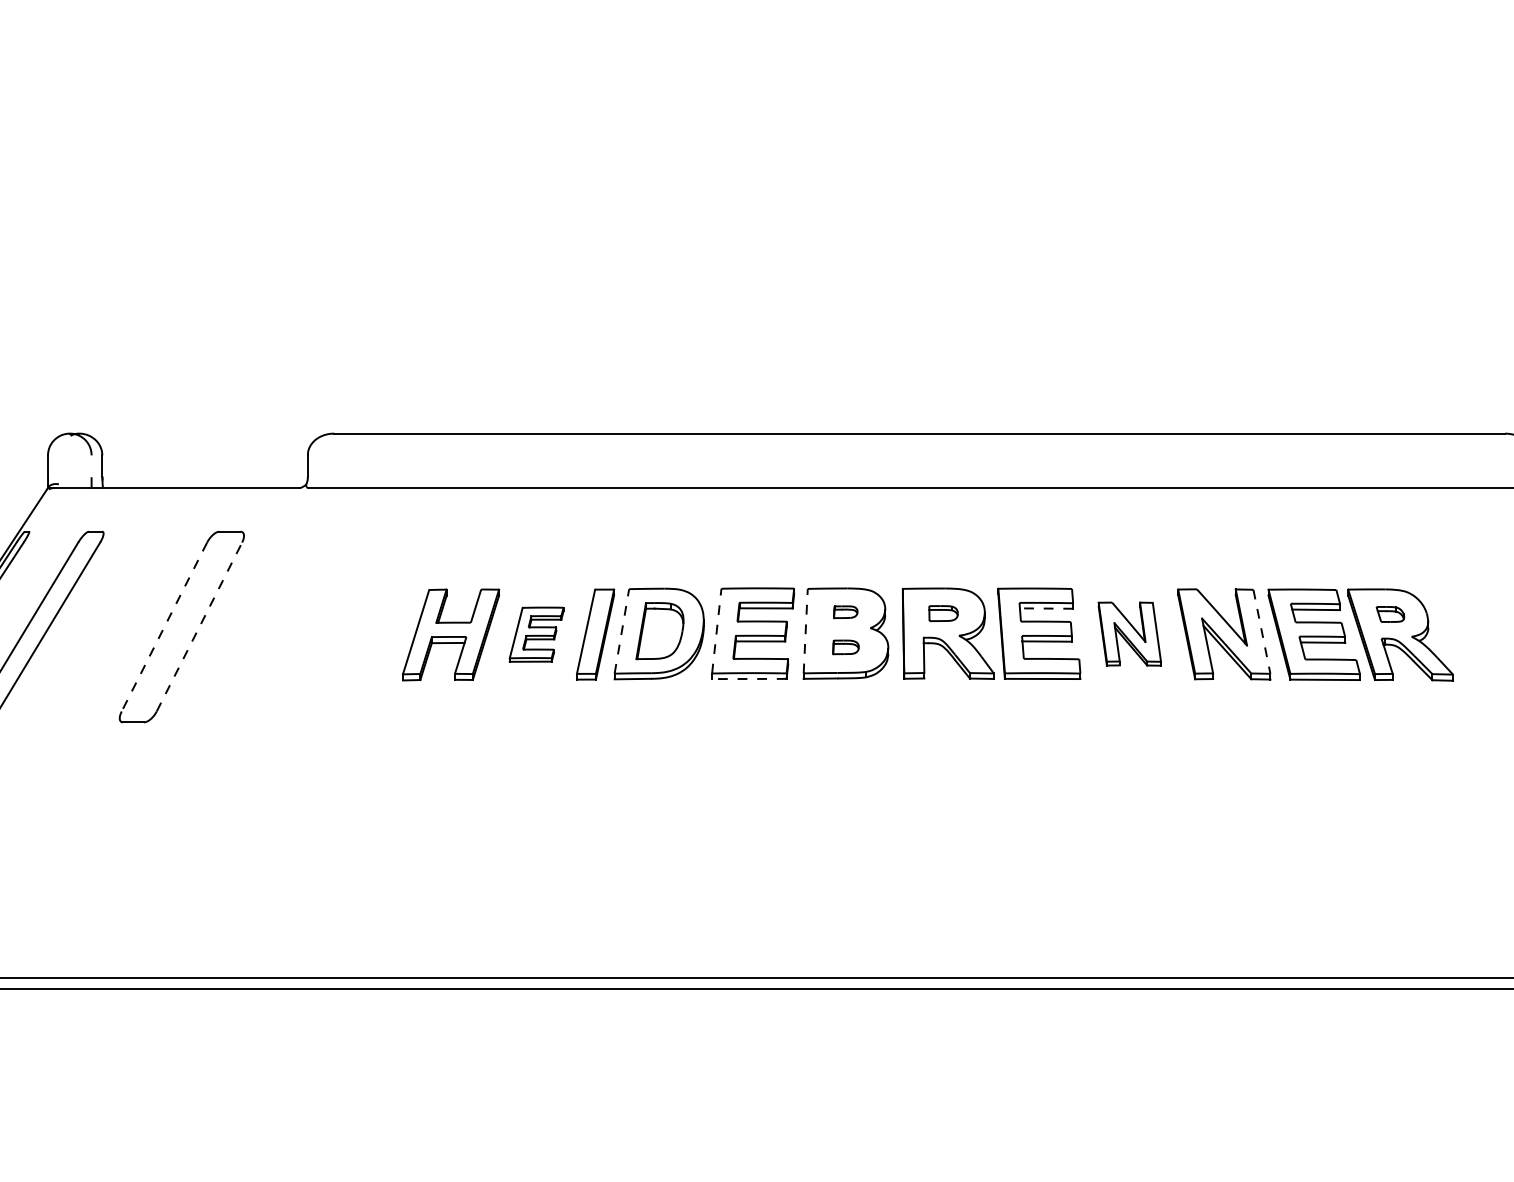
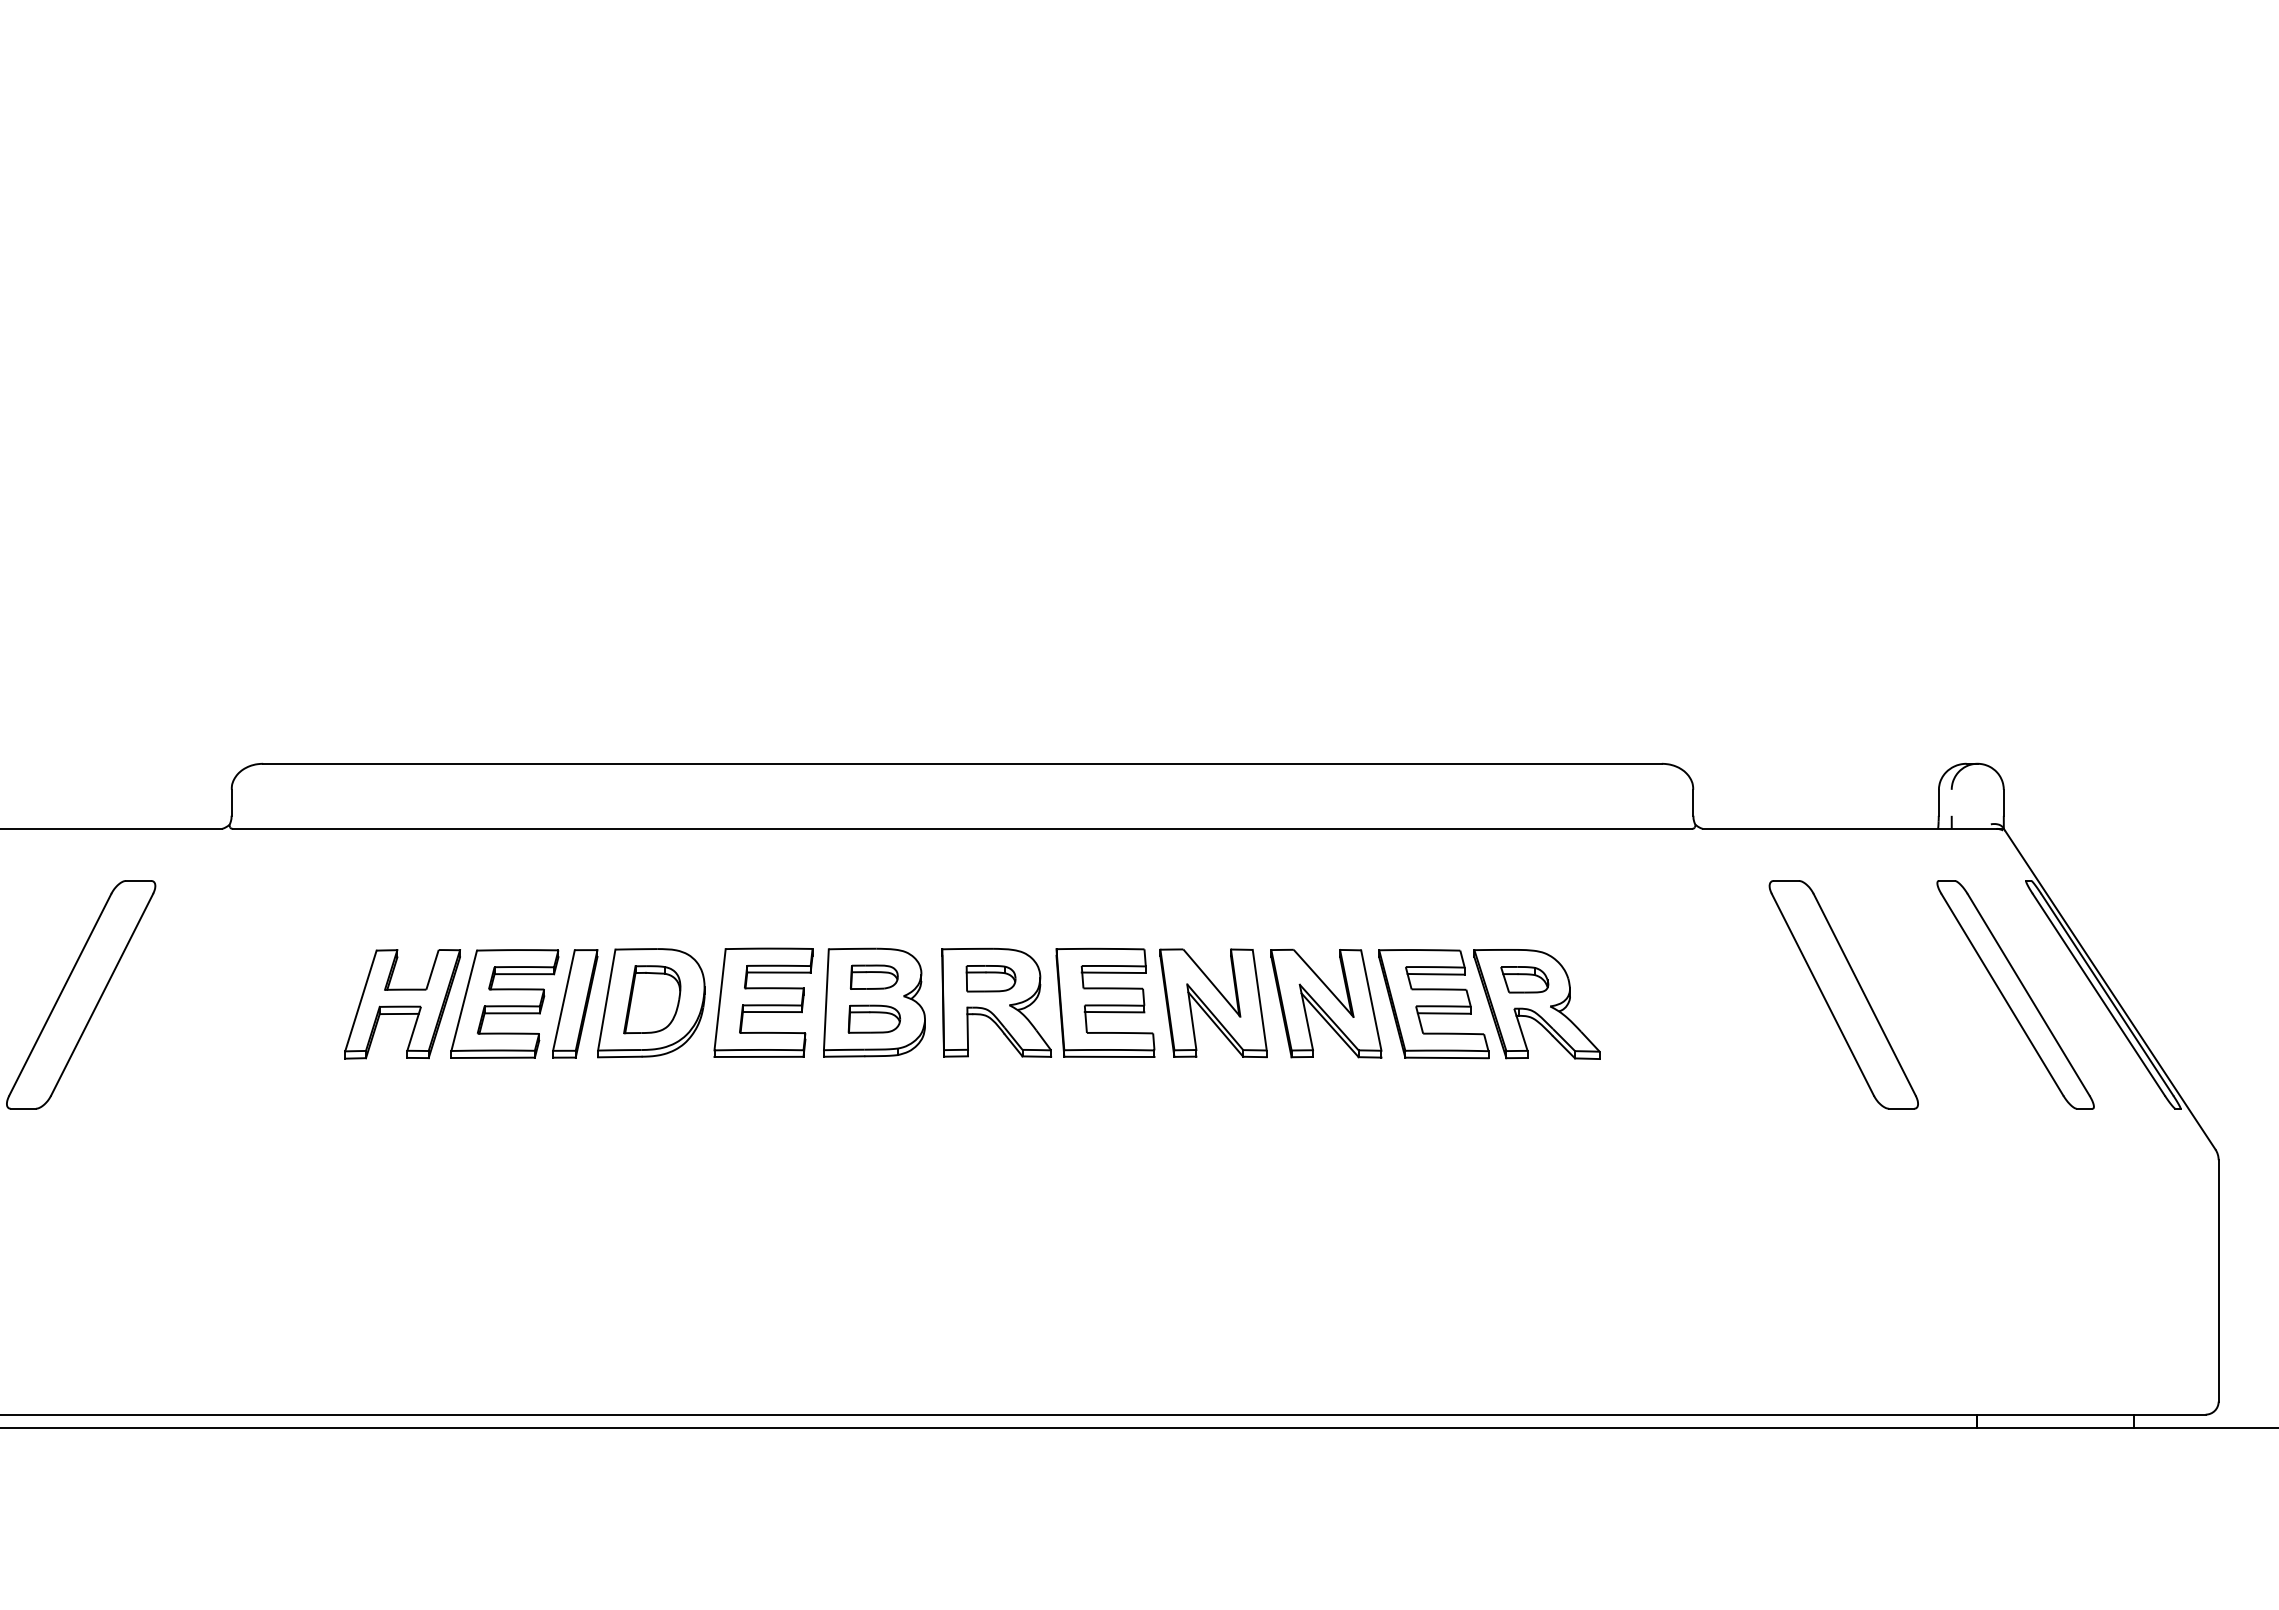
line: (1046, 608) -> (1113, 972), dashed -> solid
part: (845, 611) -> (873, 976), size x1.67
part: (943, 613) -> (990, 978), size x1.43
part: (1390, 614) -> (1524, 979), size x1.43
line: (199, 626) -> (102, 994), dashed -> solid
line: (164, 627) -> (60, 995), dashed -> solid
line: (621, 630) -> (606, 999), dashed -> solid
line: (717, 630) -> (720, 999), dashed -> solid
line: (805, 630) -> (826, 999), dashed -> solid
line: (1262, 632) -> (1371, 1001), dashed -> solid
part: (536, 634) -> (504, 1003), size x1.67
part: (1129, 634) -> (1213, 1003), size x1.43
part: (846, 646) -> (874, 1018), size x1.67
line: (749, 678) -> (759, 1056), dashed -> solid

